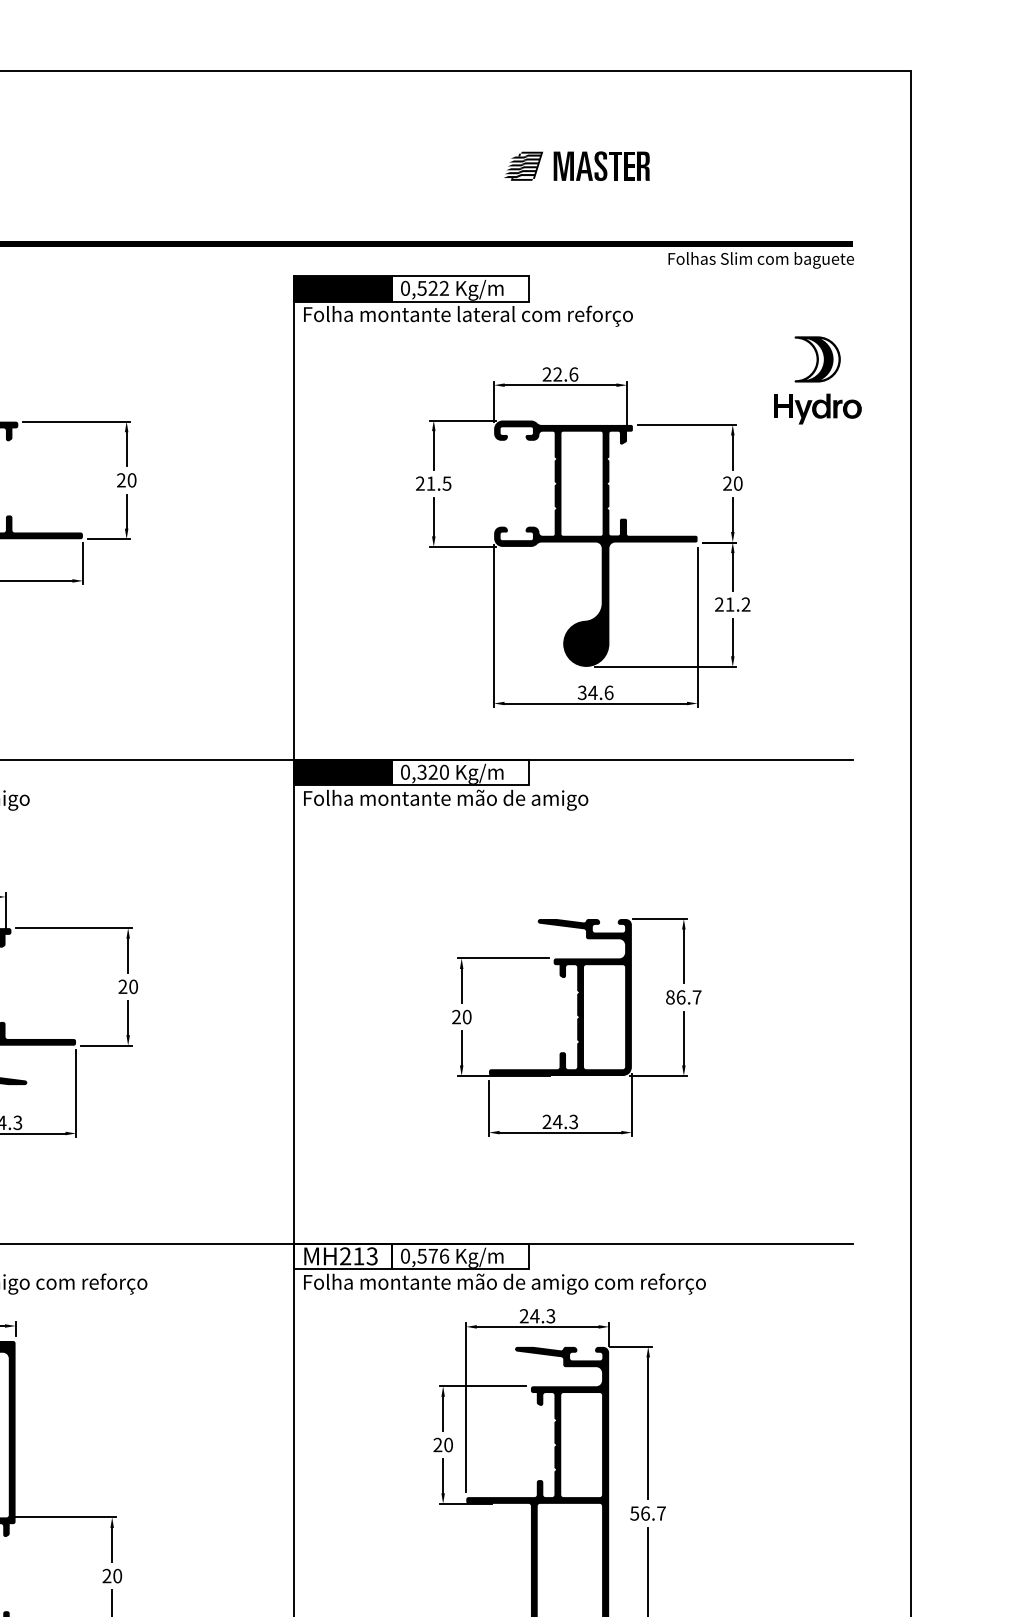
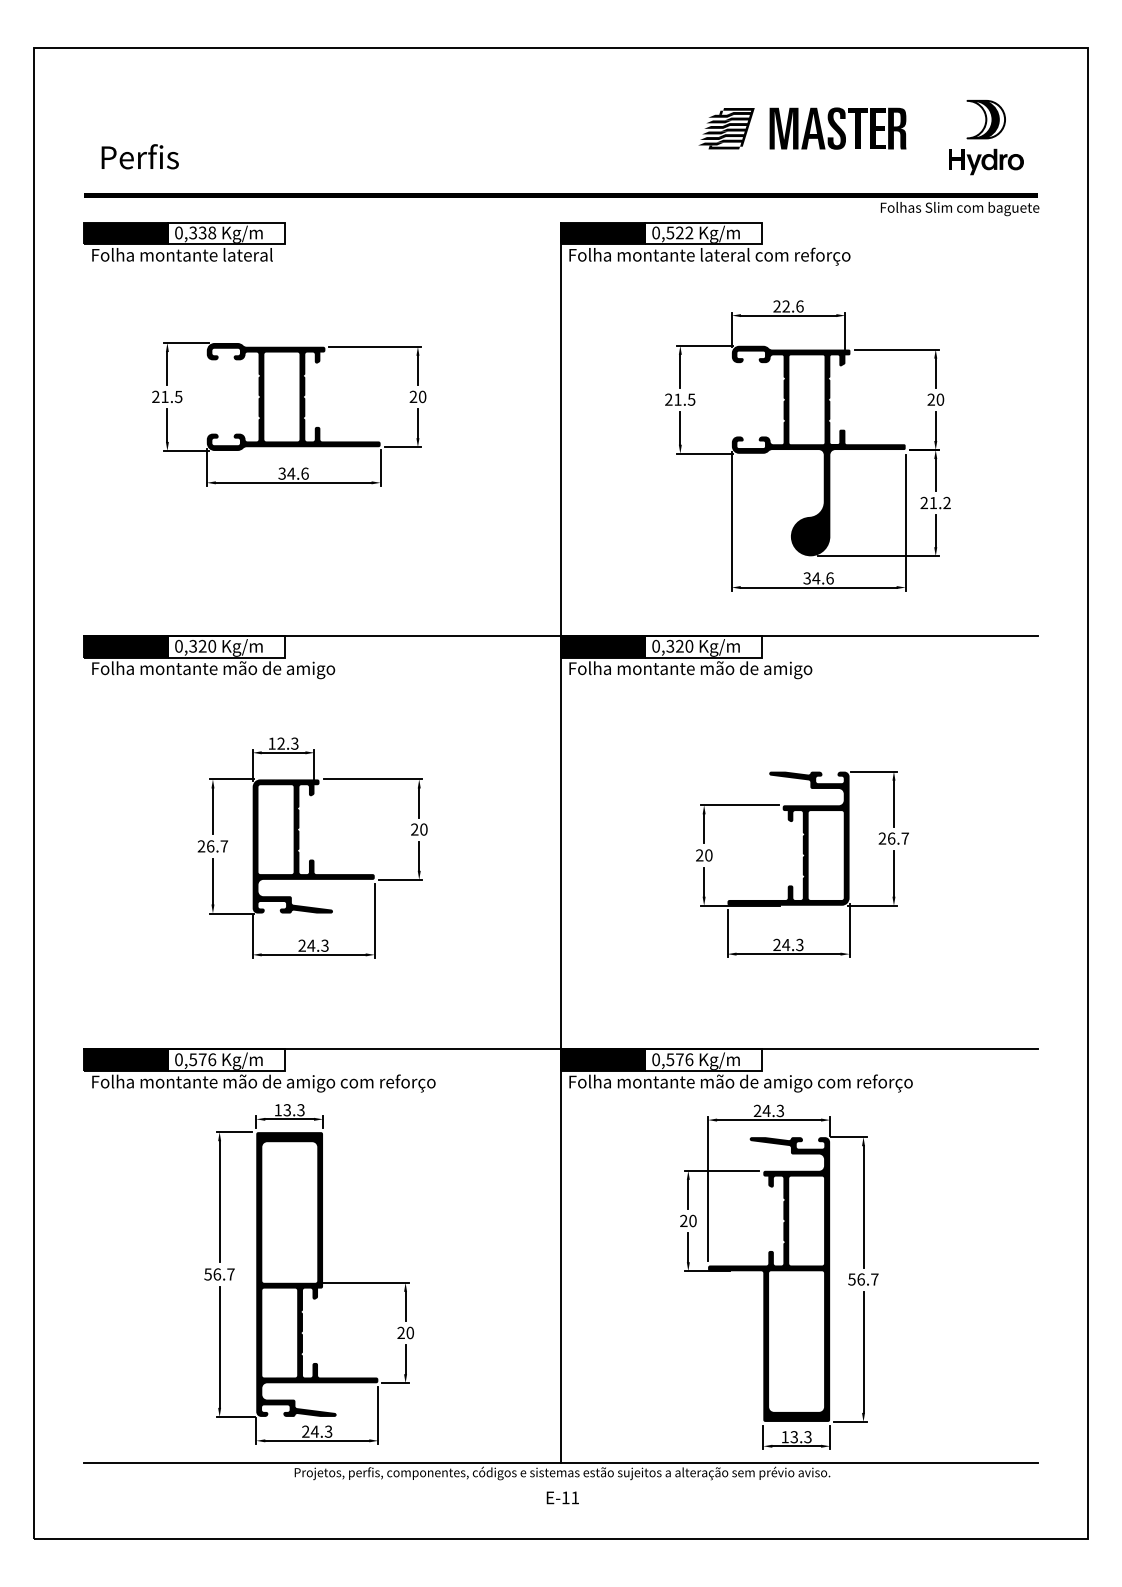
part: (576, 166) -> (802, 128), size x1.67
part: (817, 380) -> (986, 137), moved
text: (670, 997) -> (882, 838), 86.7 -> 26.7
fill: (342, 1255) -> (602, 1059), added

